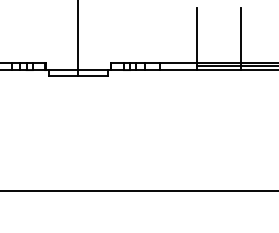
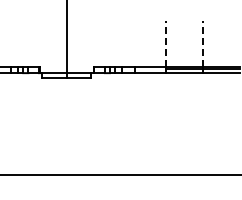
line: (196, 35) -> (165, 44), solid -> dashed
line: (241, 35) -> (203, 44), solid -> dashed

